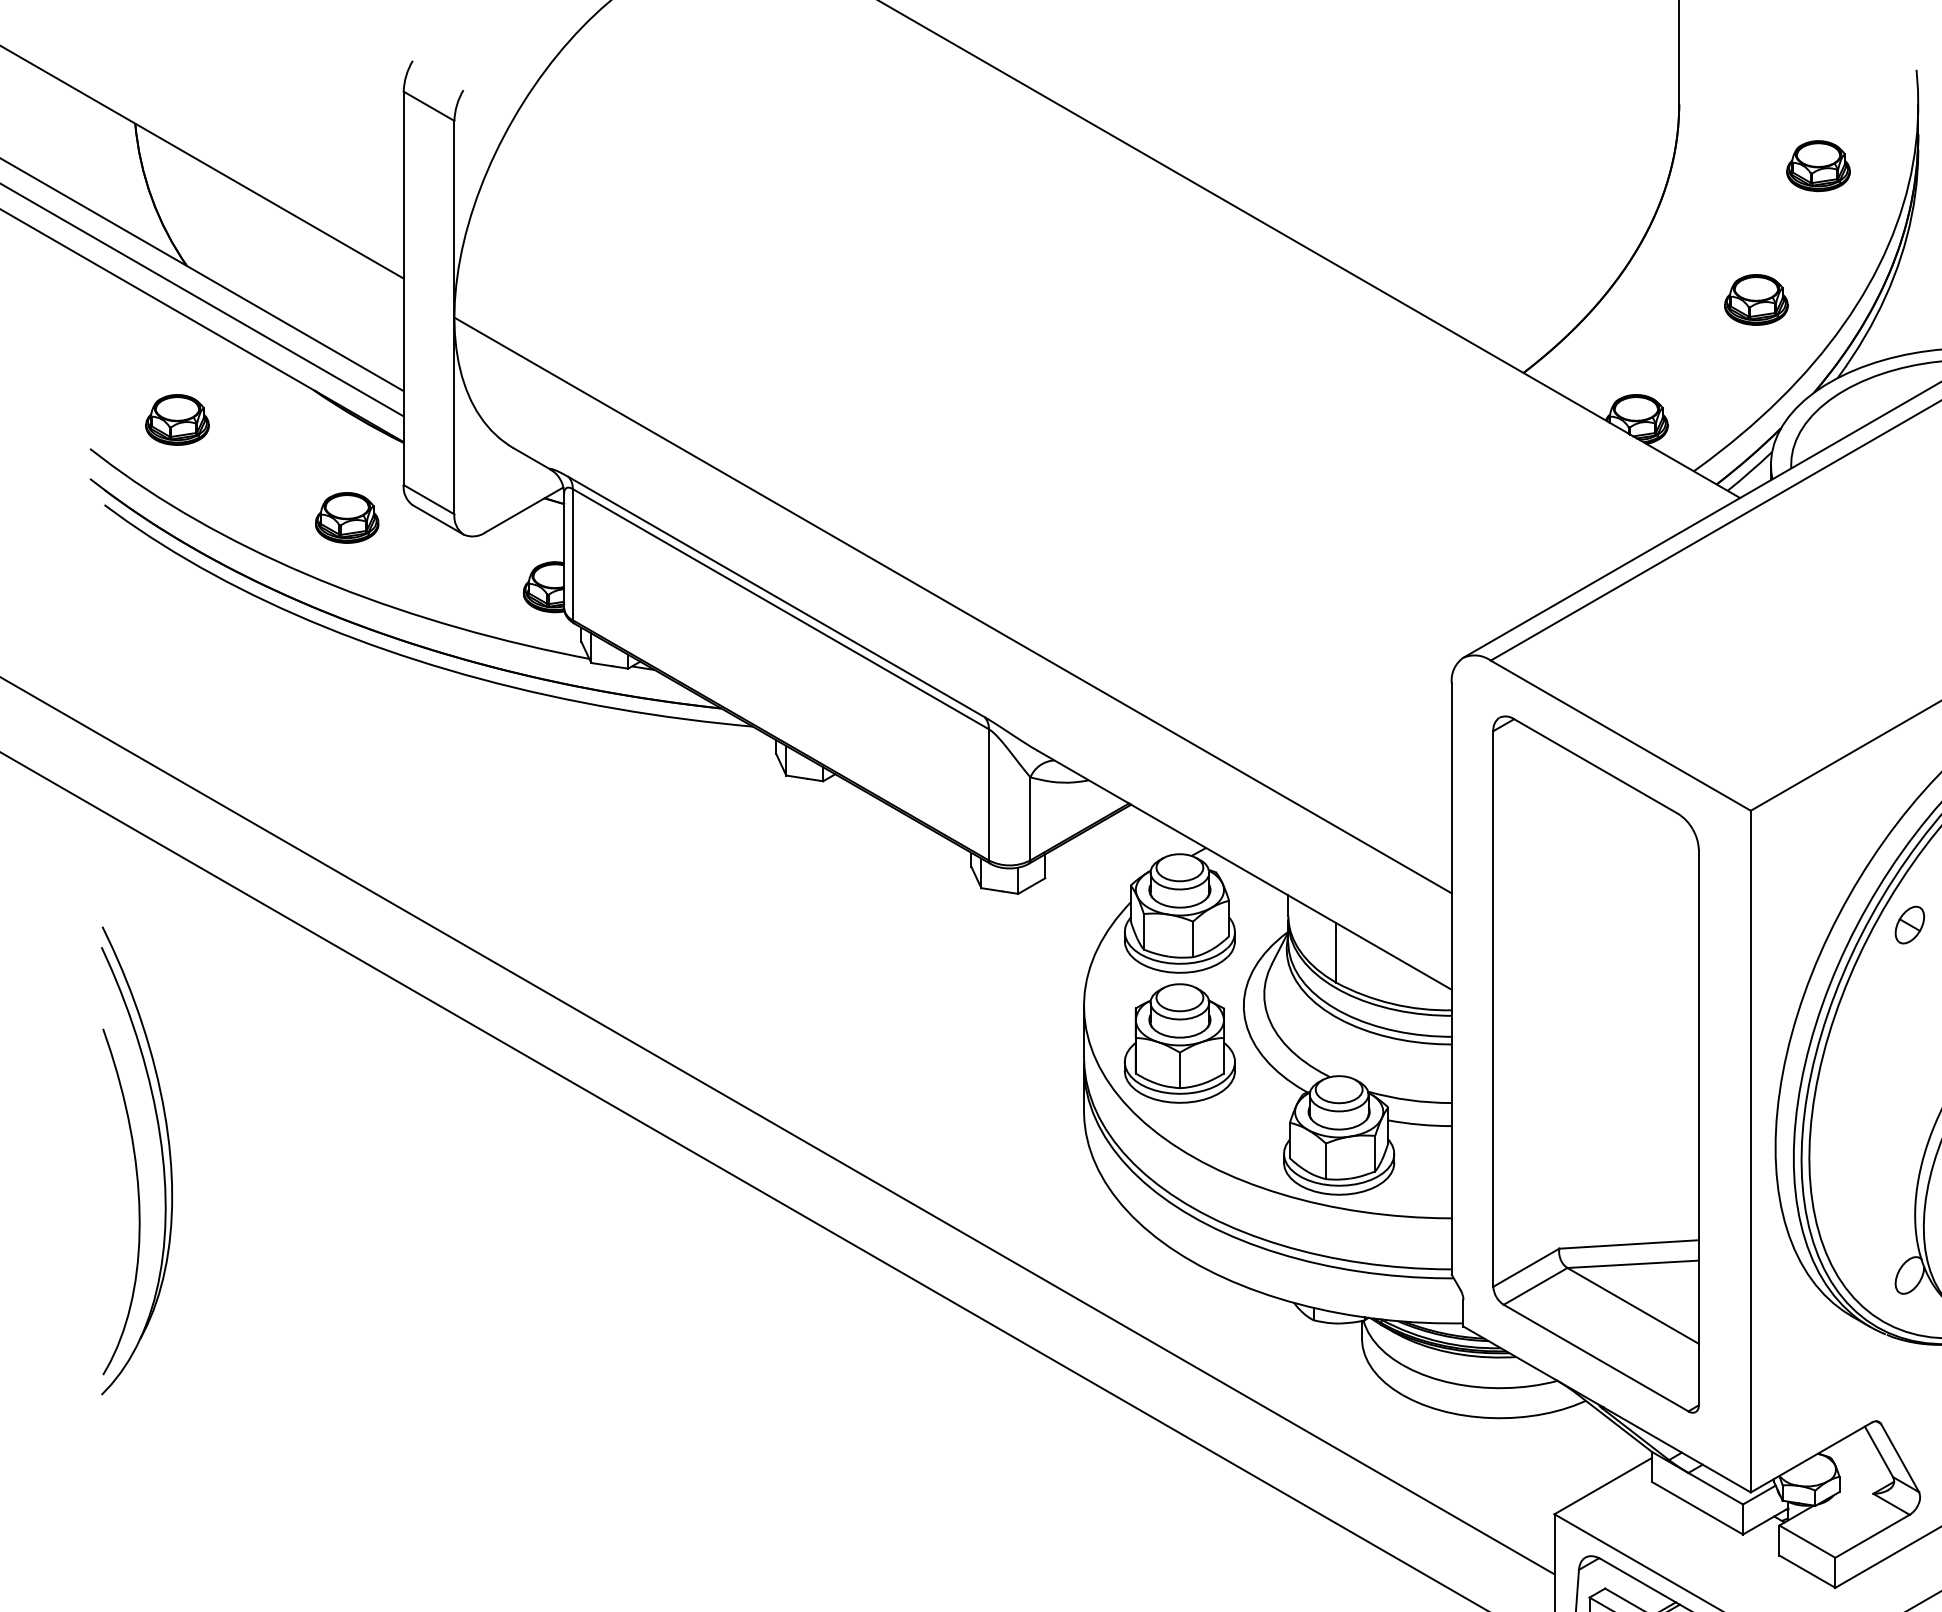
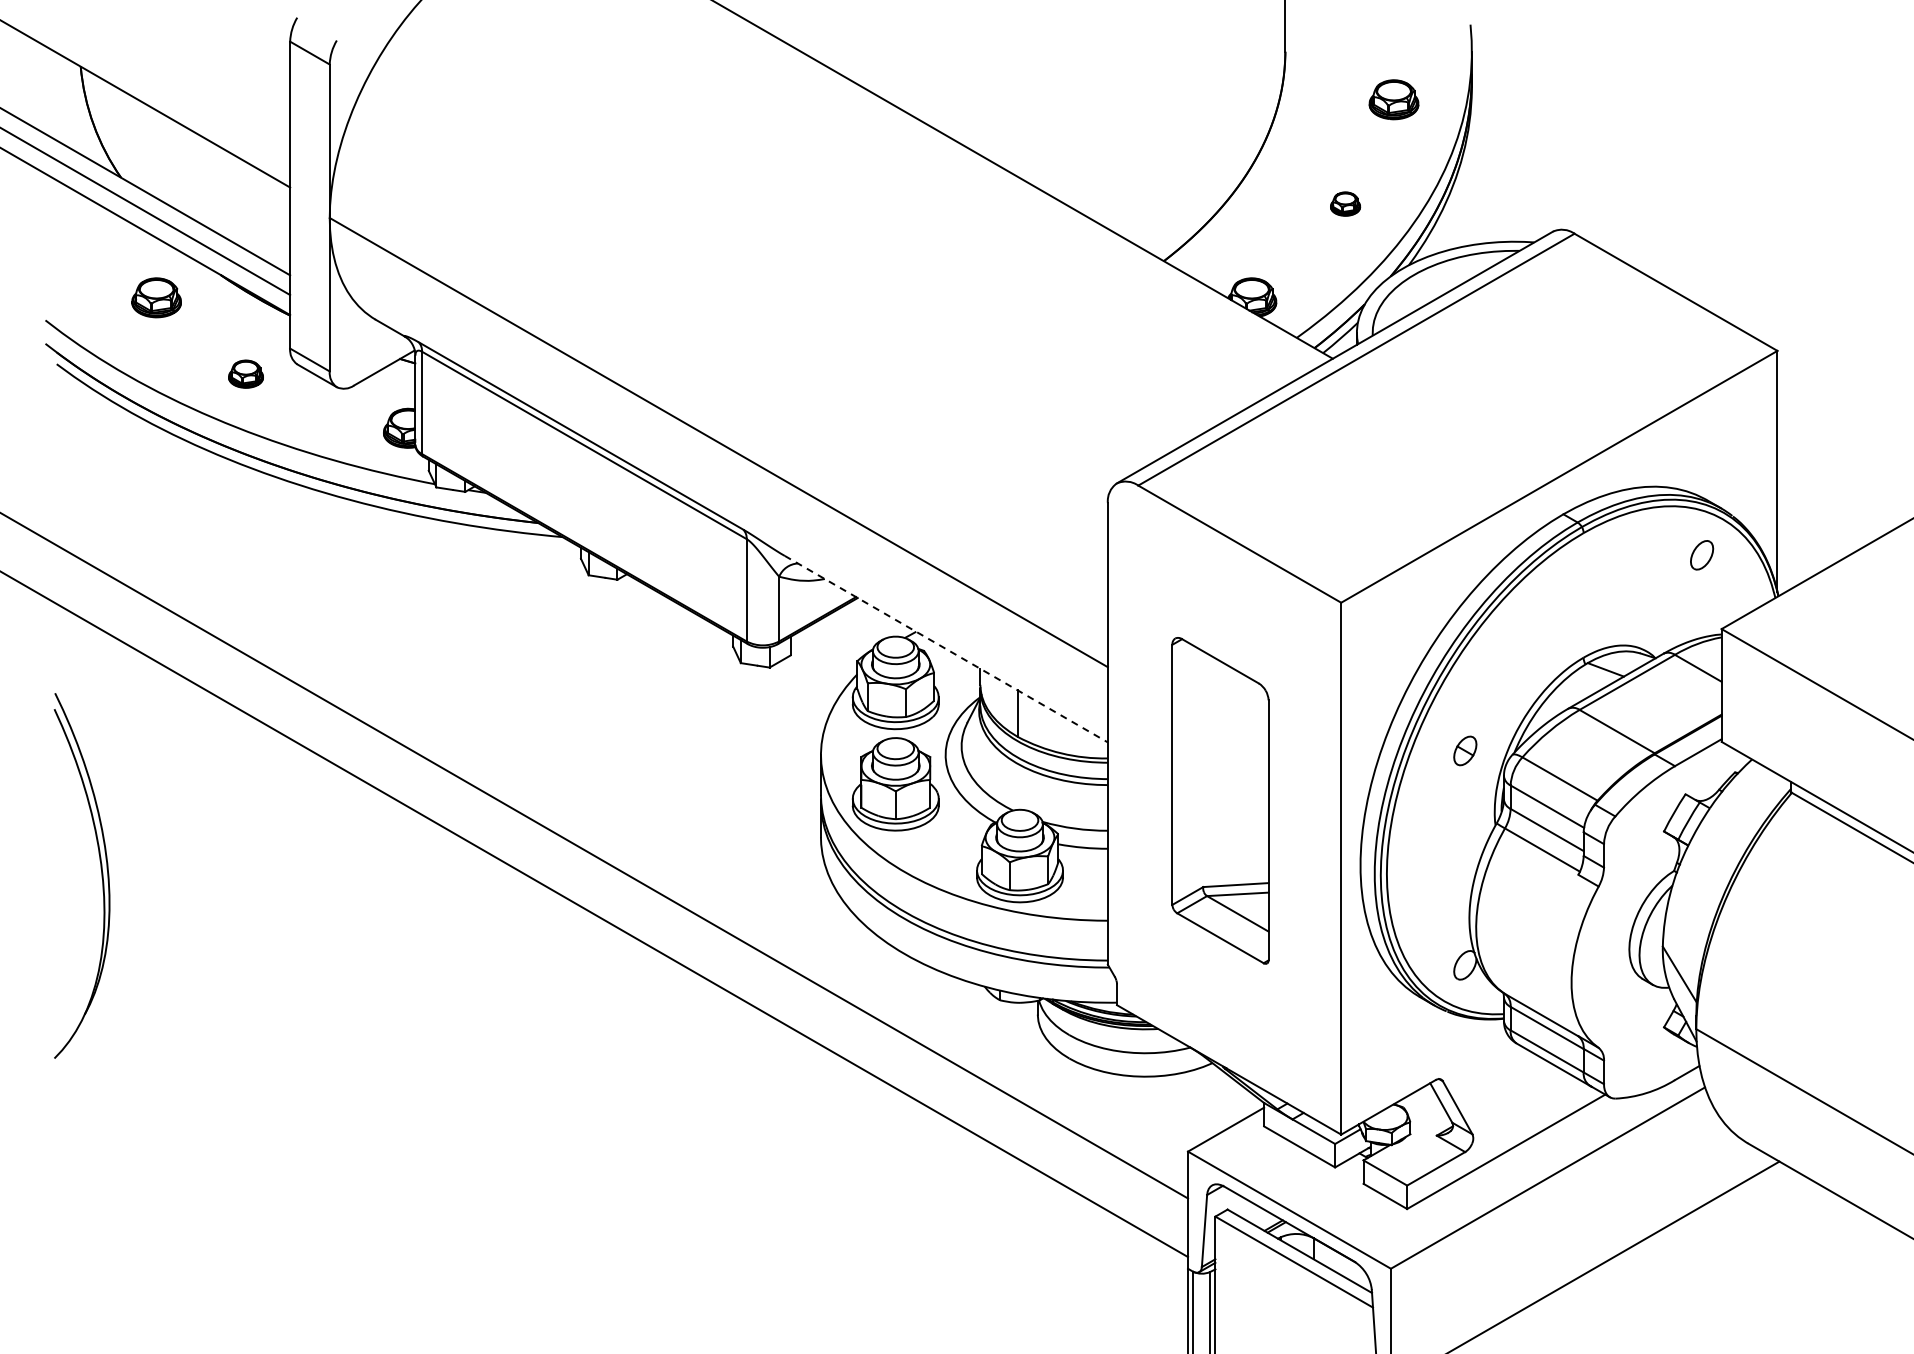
part: (1756, 299) -> (1345, 203), size x0.6
part: (177, 419) -> (156, 297), moved
part: (346, 516) -> (245, 373), size x0.7
line: (1244, 870) -> (946, 649), solid -> dashed
part: (1910, 924) -> (1465, 750), moved
part: (1596, 1064) -> (1220, 800), size x0.6
curve: (137, 1201) -> (82, 907), removed

